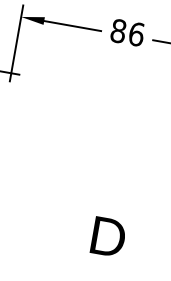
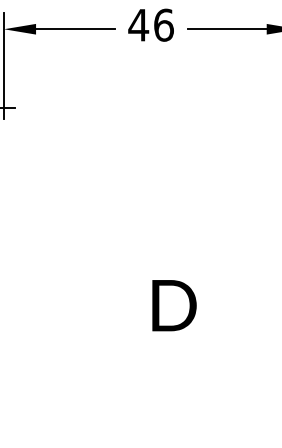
text: (118, 30) -> (138, 24), 86 -> 46

